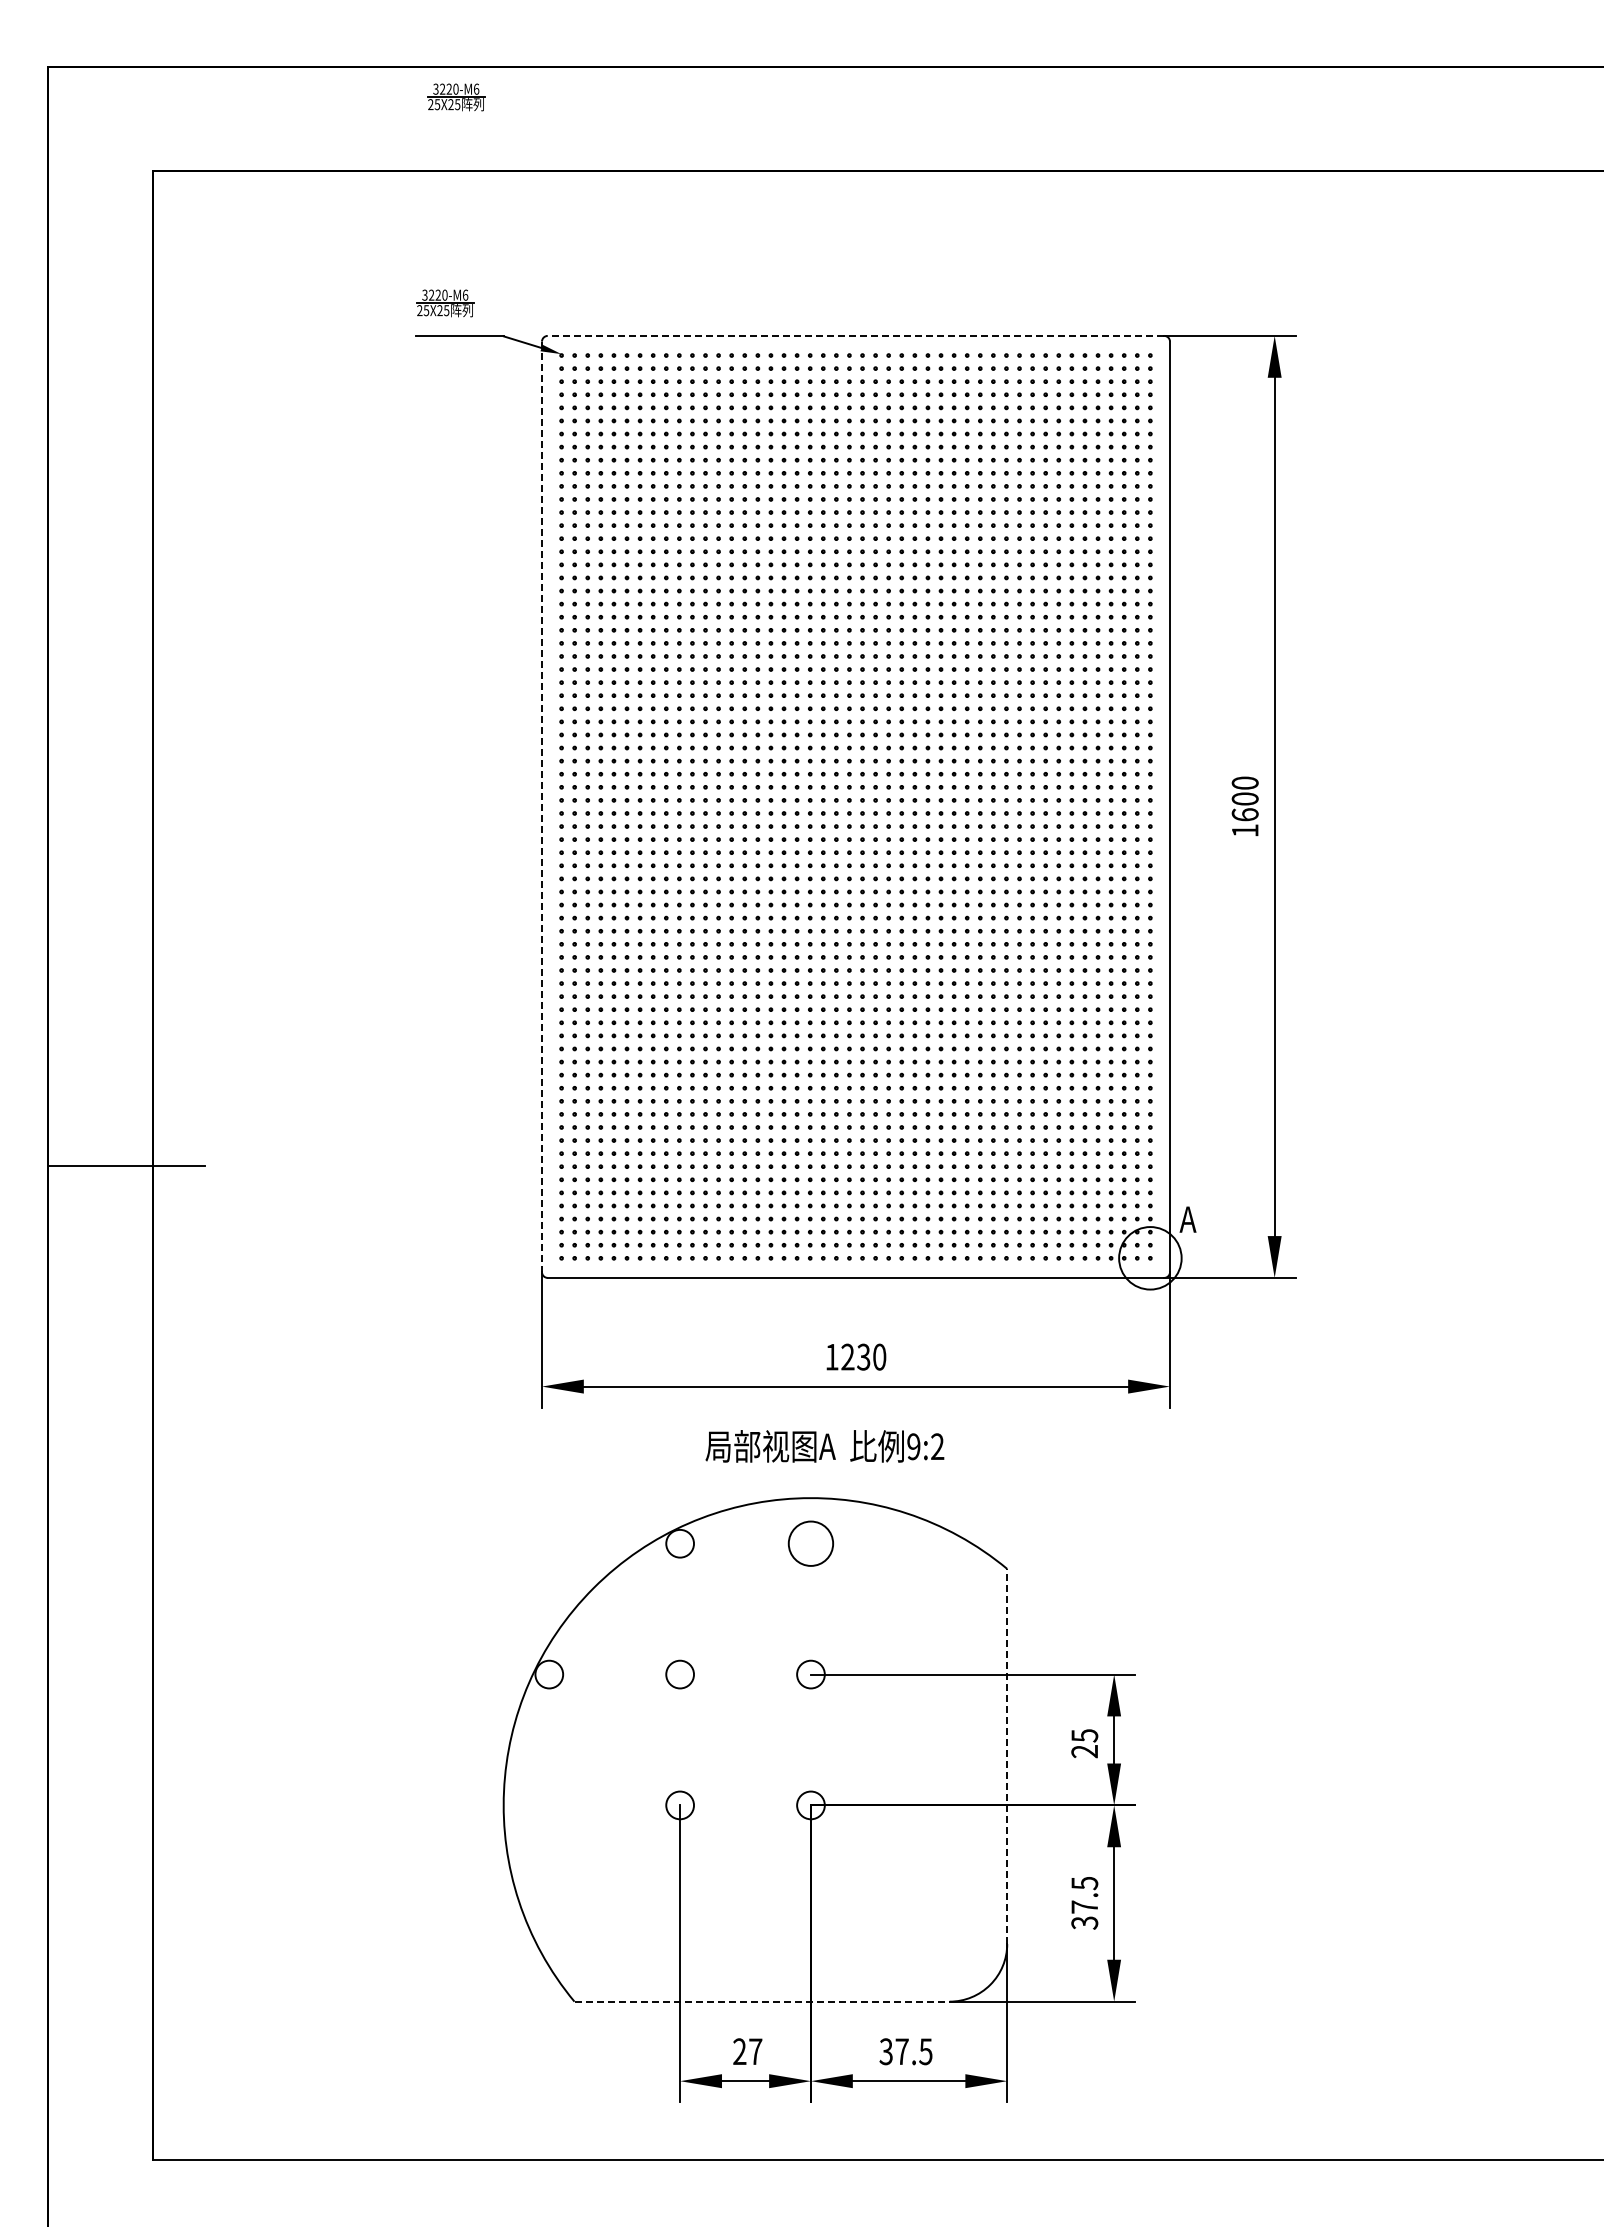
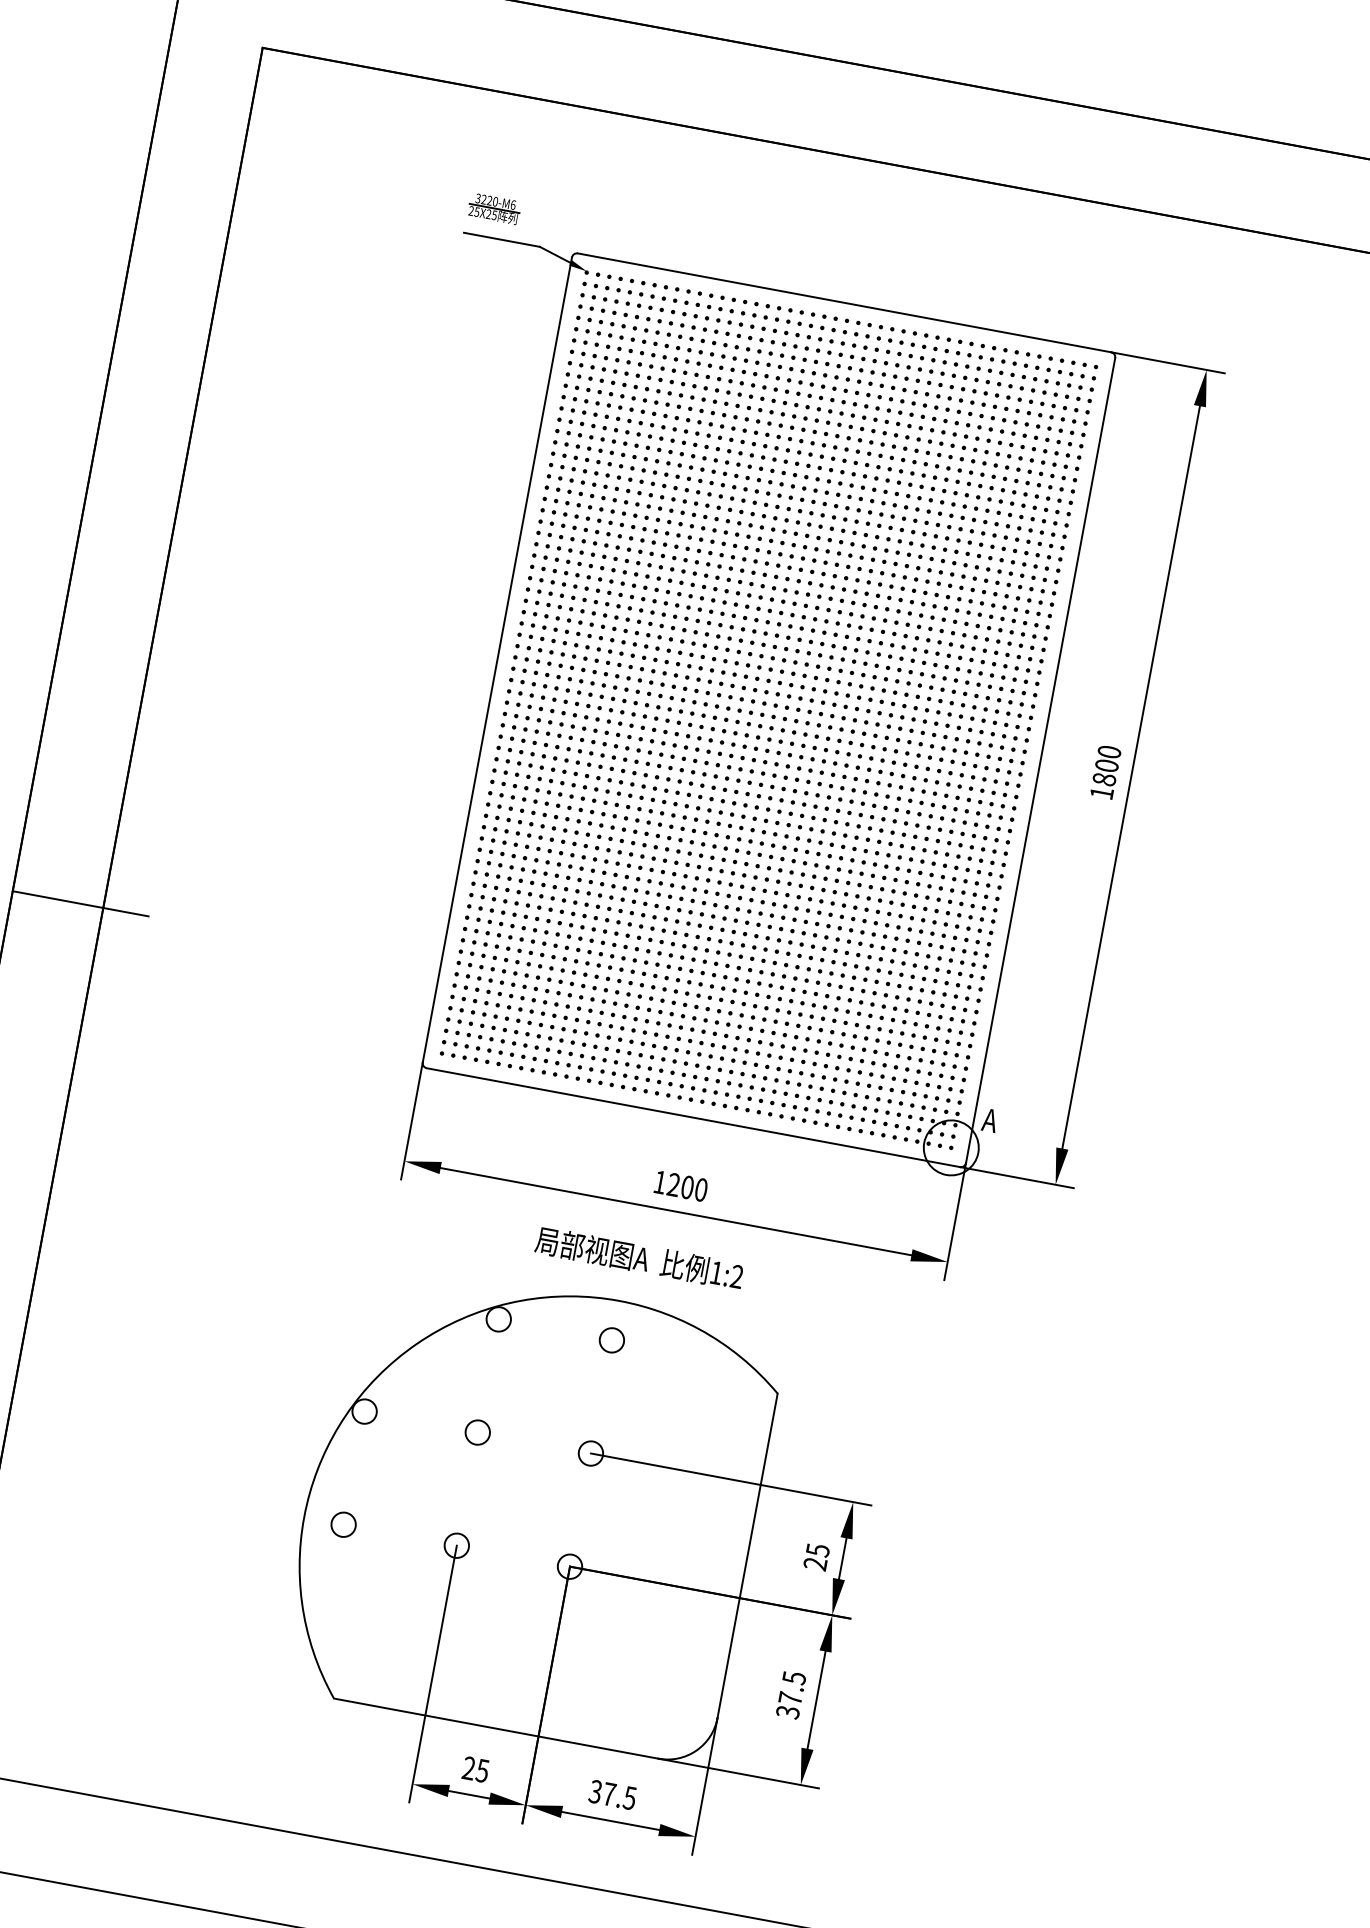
part: (456, 97) -> (537, 32), removed
line: (855, 335) -> (844, 302), dashed -> solid
line: (542, 807) -> (497, 660), dashed -> solid
text: (1244, 814) -> (1103, 779), 1600 -> 1800
text: (863, 1356) -> (687, 1186), 1230 -> 1200
text: (913, 1446) -> (716, 1272), 9 -> 1
circle: (810, 1543) -> (611, 1340), size x0.62
line: (1007, 1756) -> (747, 1555), dashed -> solid
circle: (549, 1805) -> (343, 1524), added
line: (762, 2001) -> (496, 1728), dashed -> solid
text: (755, 2051) -> (482, 1770), 27 -> 25

